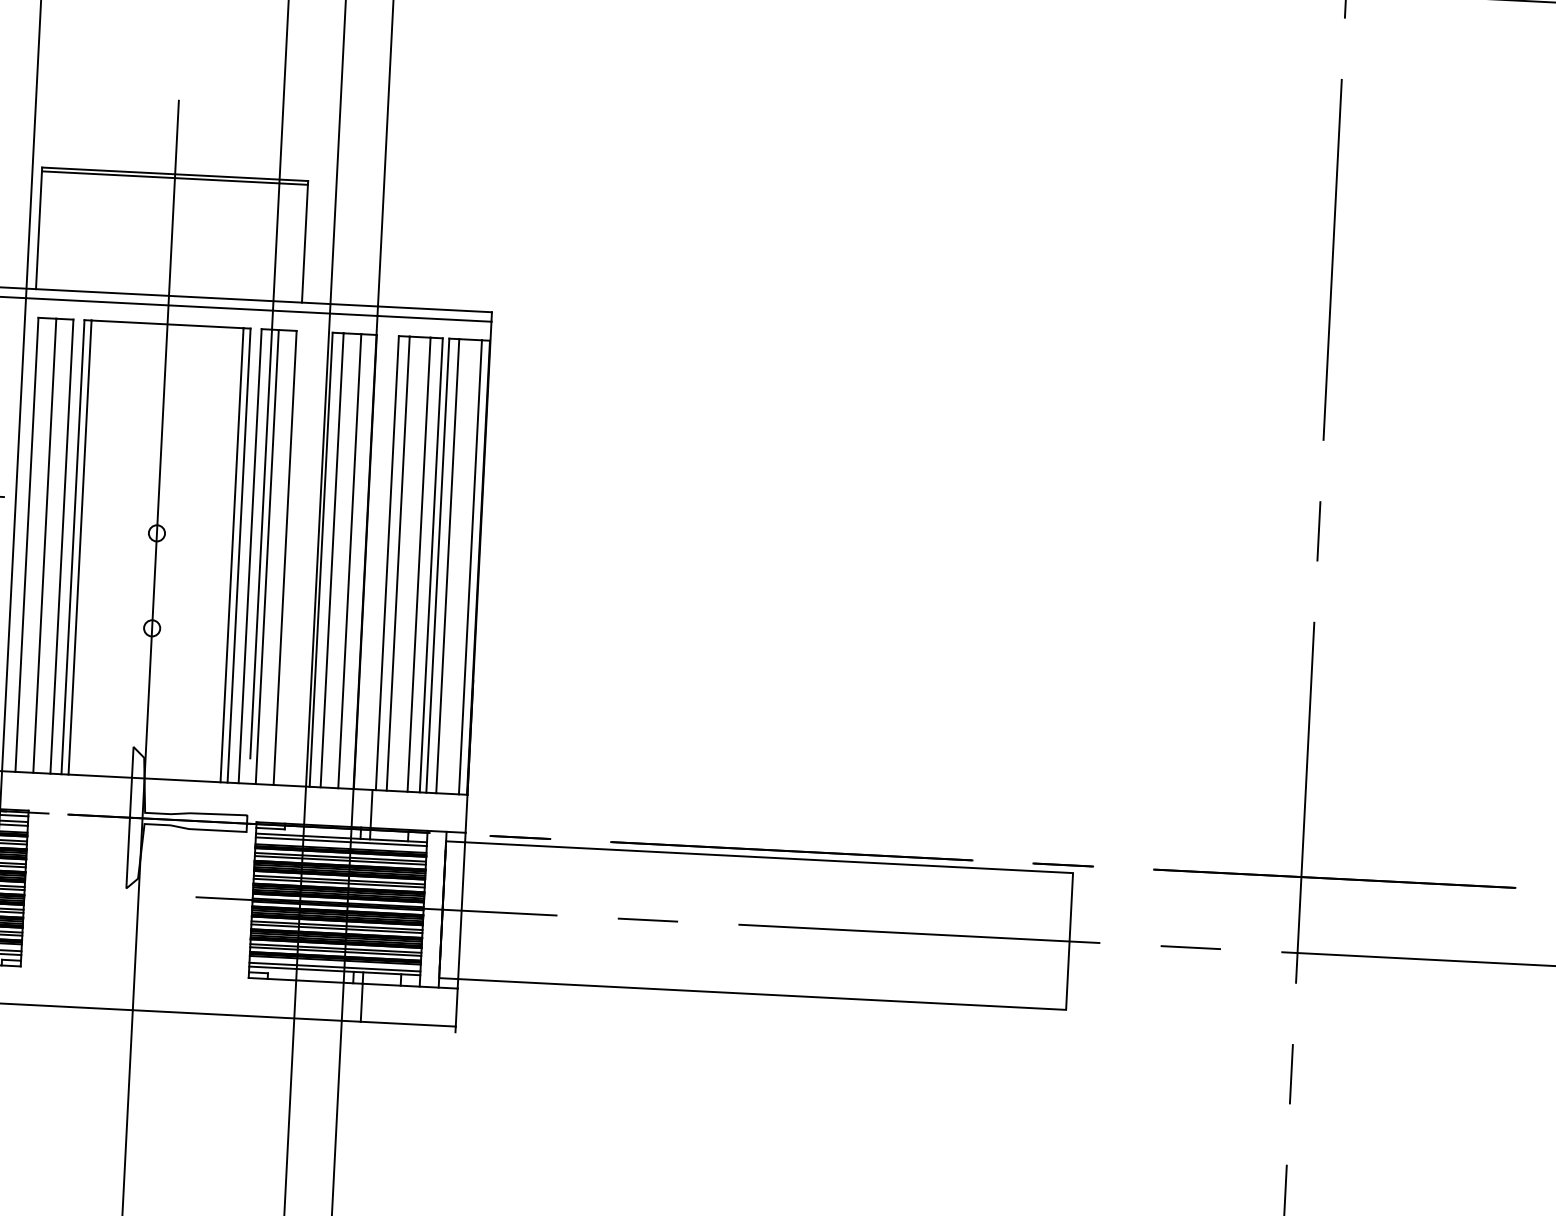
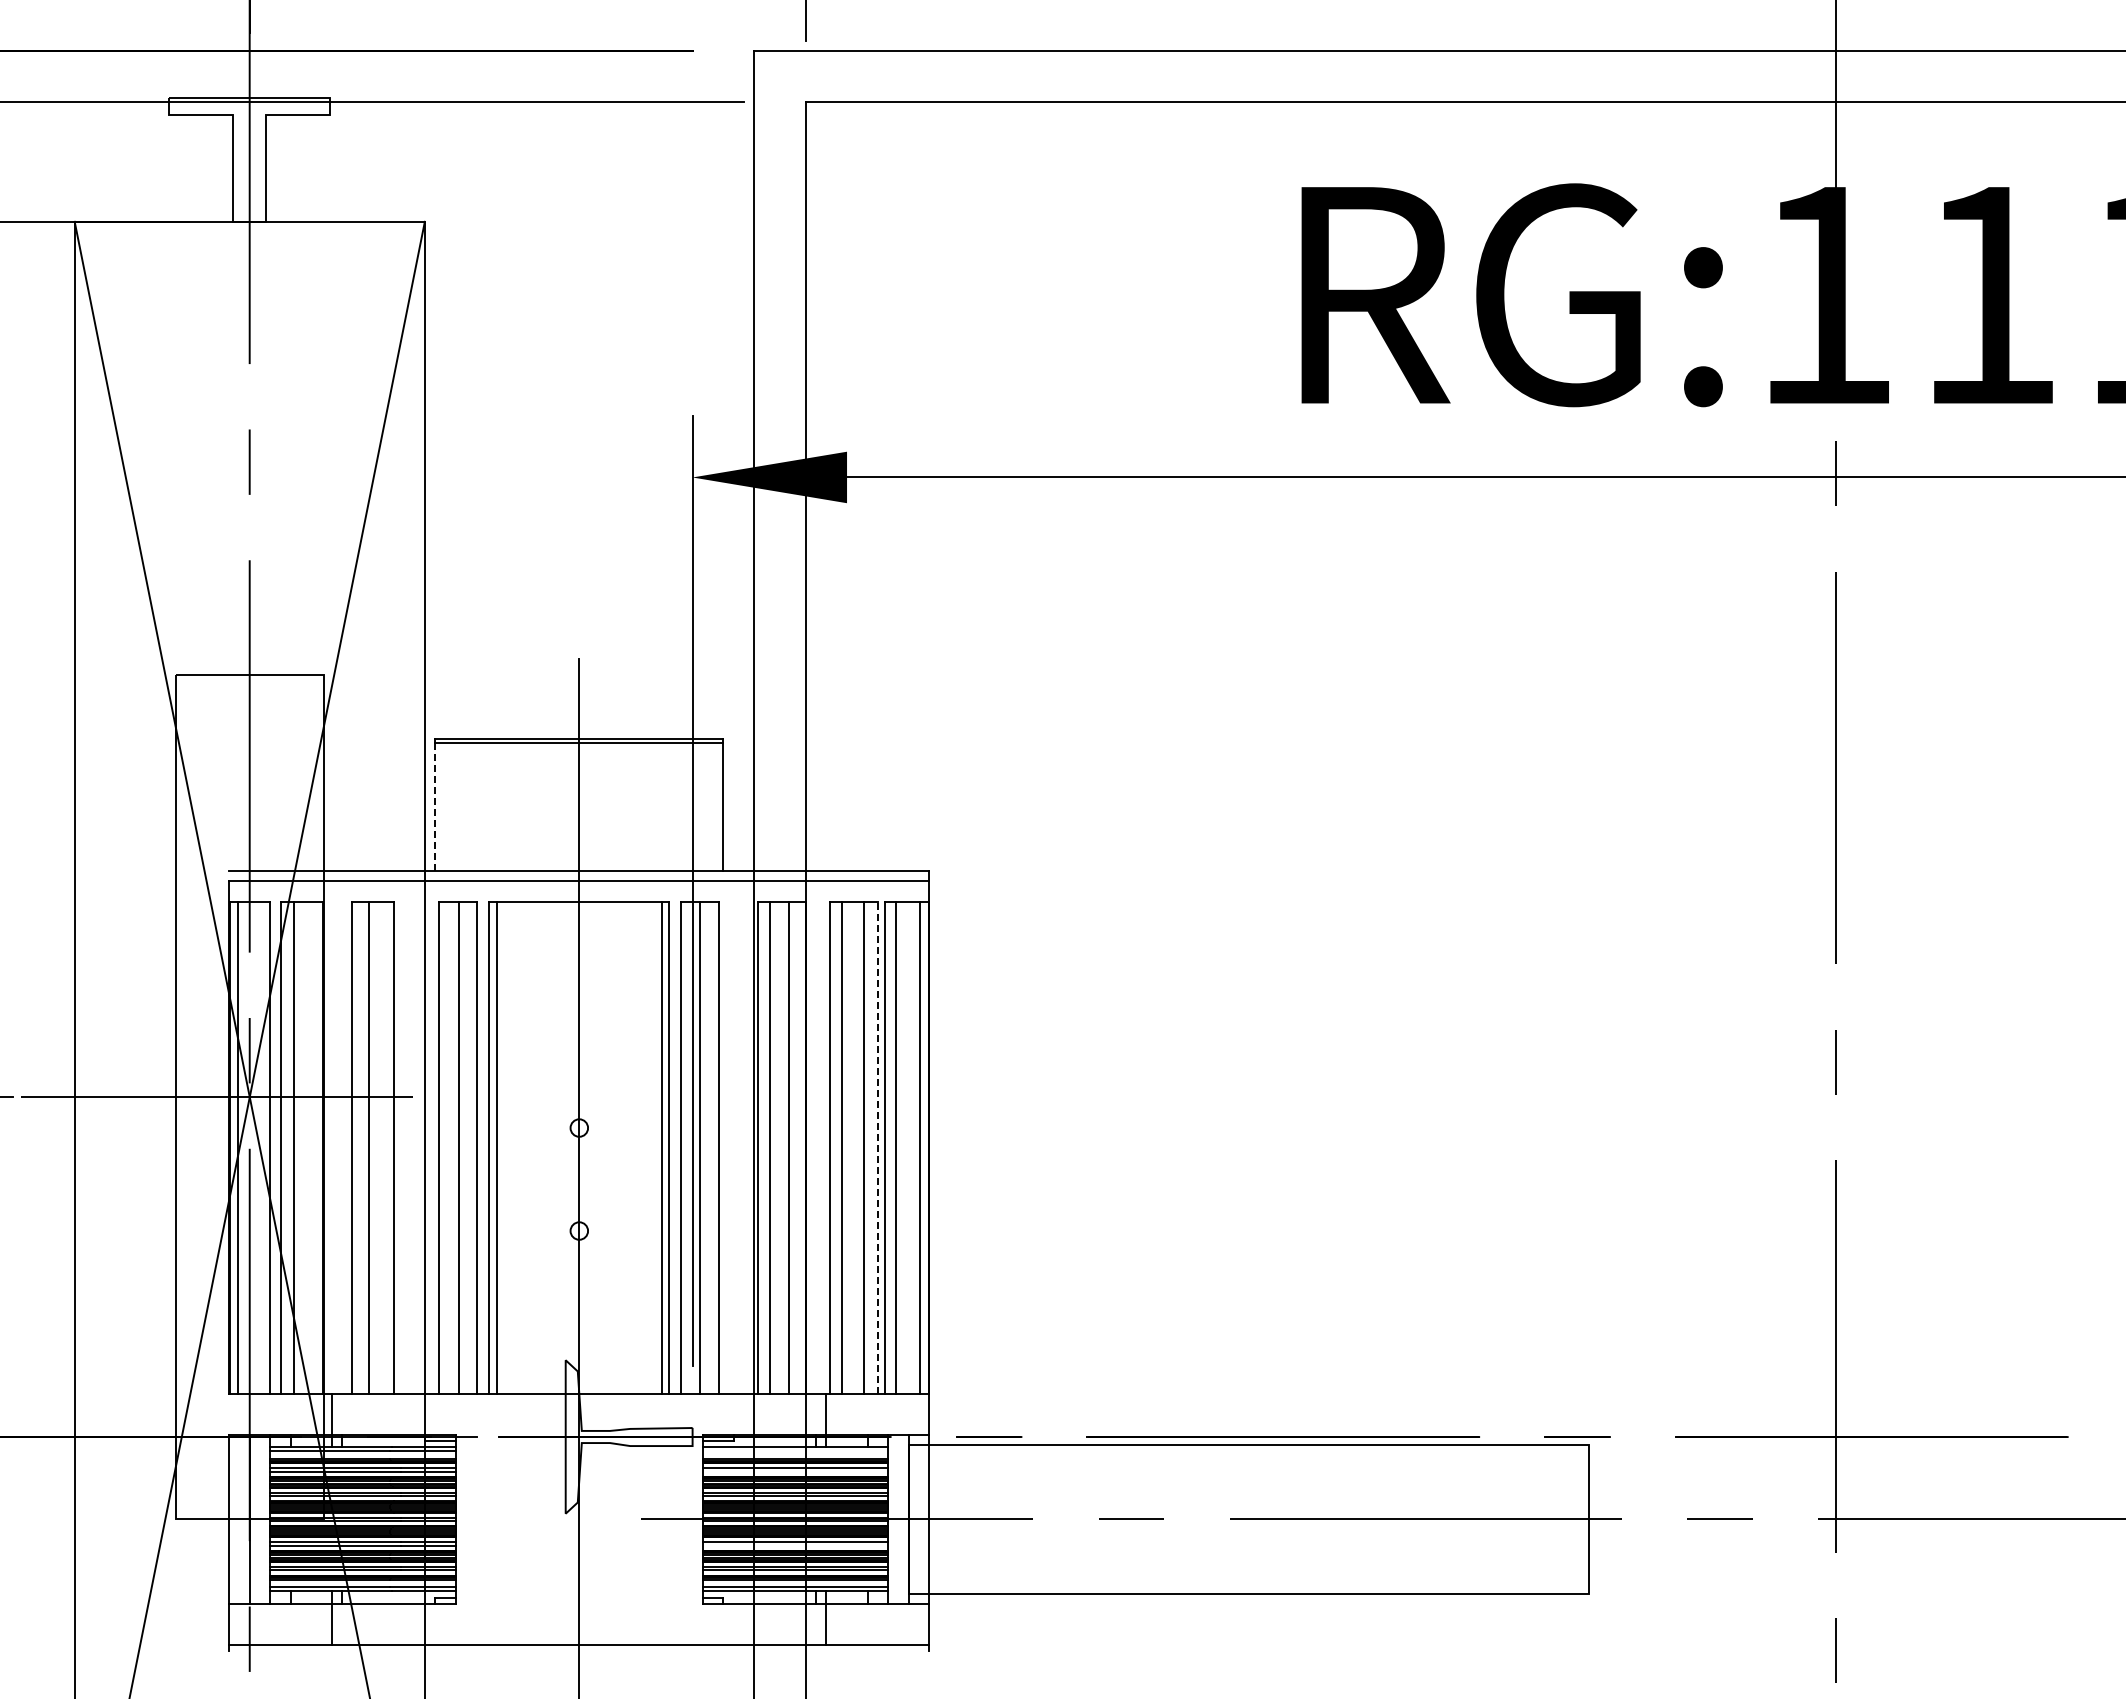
line: (39, 230) -> (435, 806), solid -> dashed
line: (431, 565) -> (877, 1147), solid -> dashed
line: (341, 841) -> (795, 1451), removed
line: (340, 860) -> (795, 1471), removed
line: (336, 928) -> (795, 1545), removed

